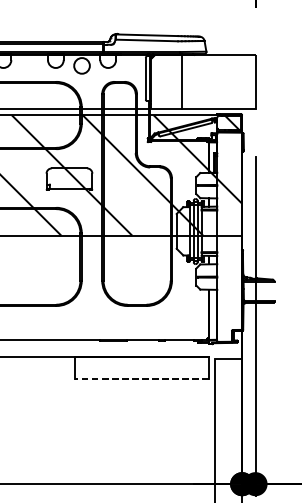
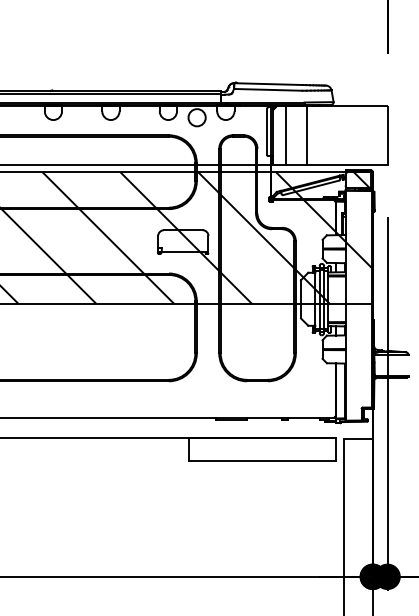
line: (163, 81) -> (286, 134), added
line: (141, 379) -> (262, 461), dashed -> solid

